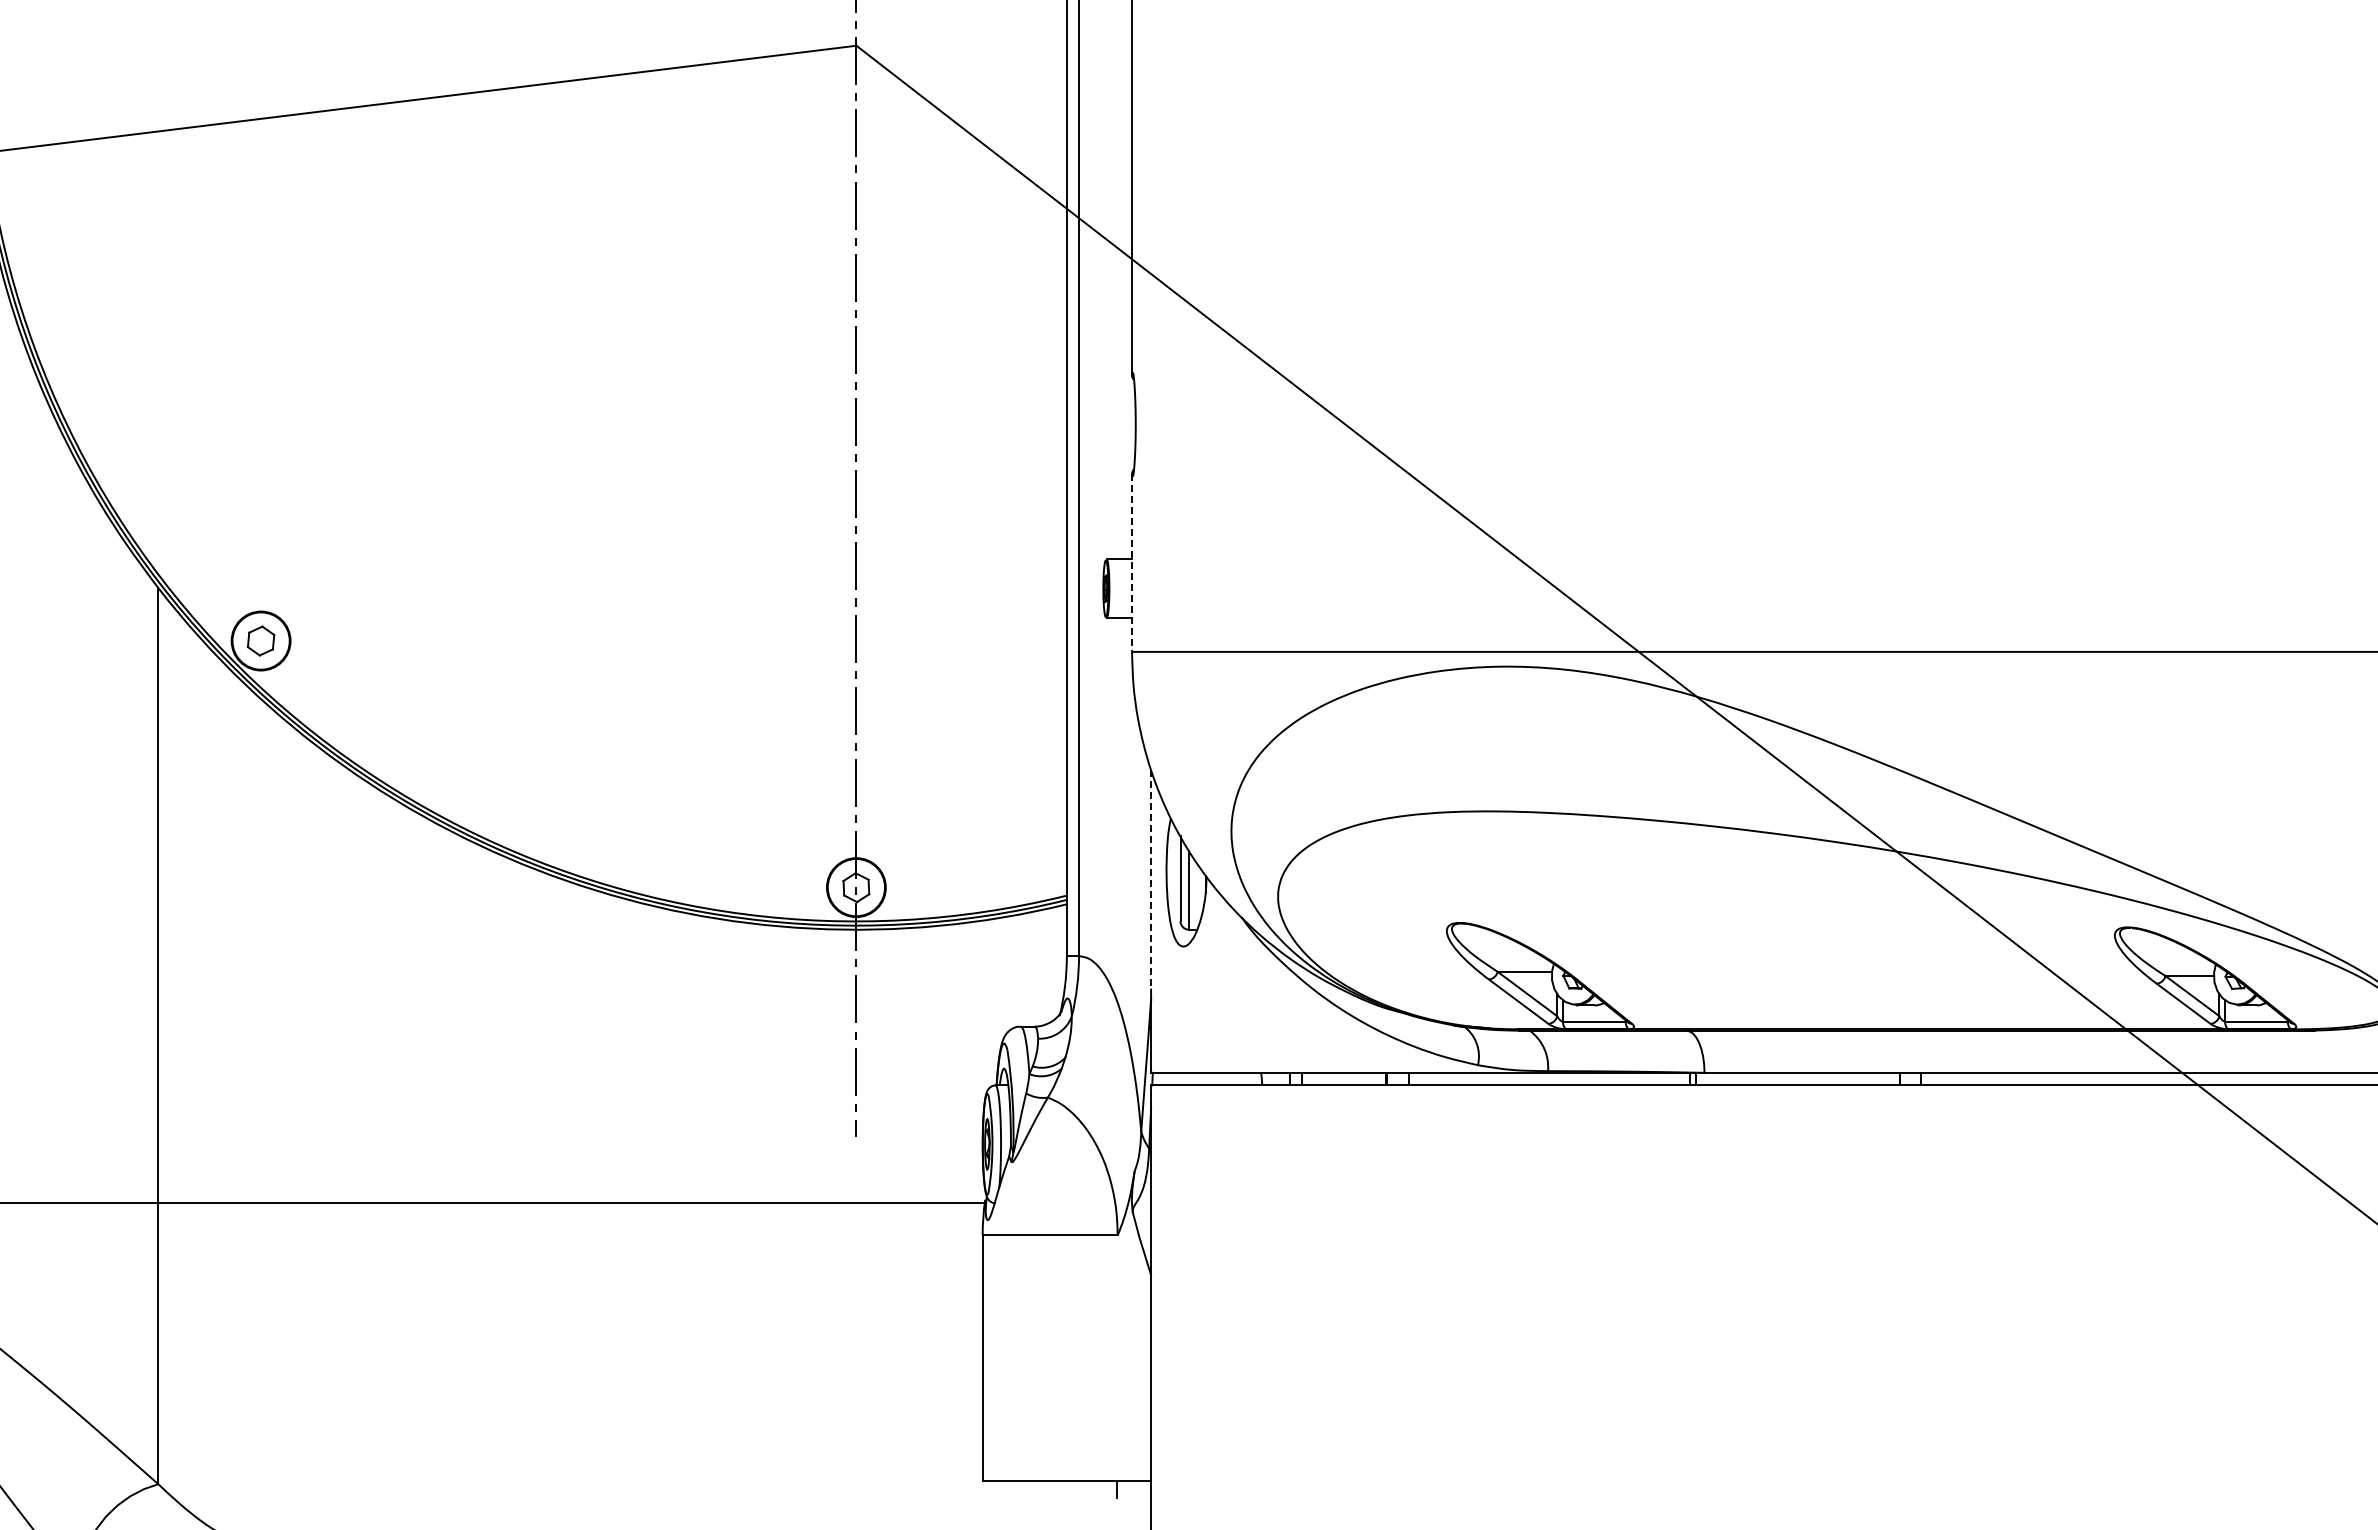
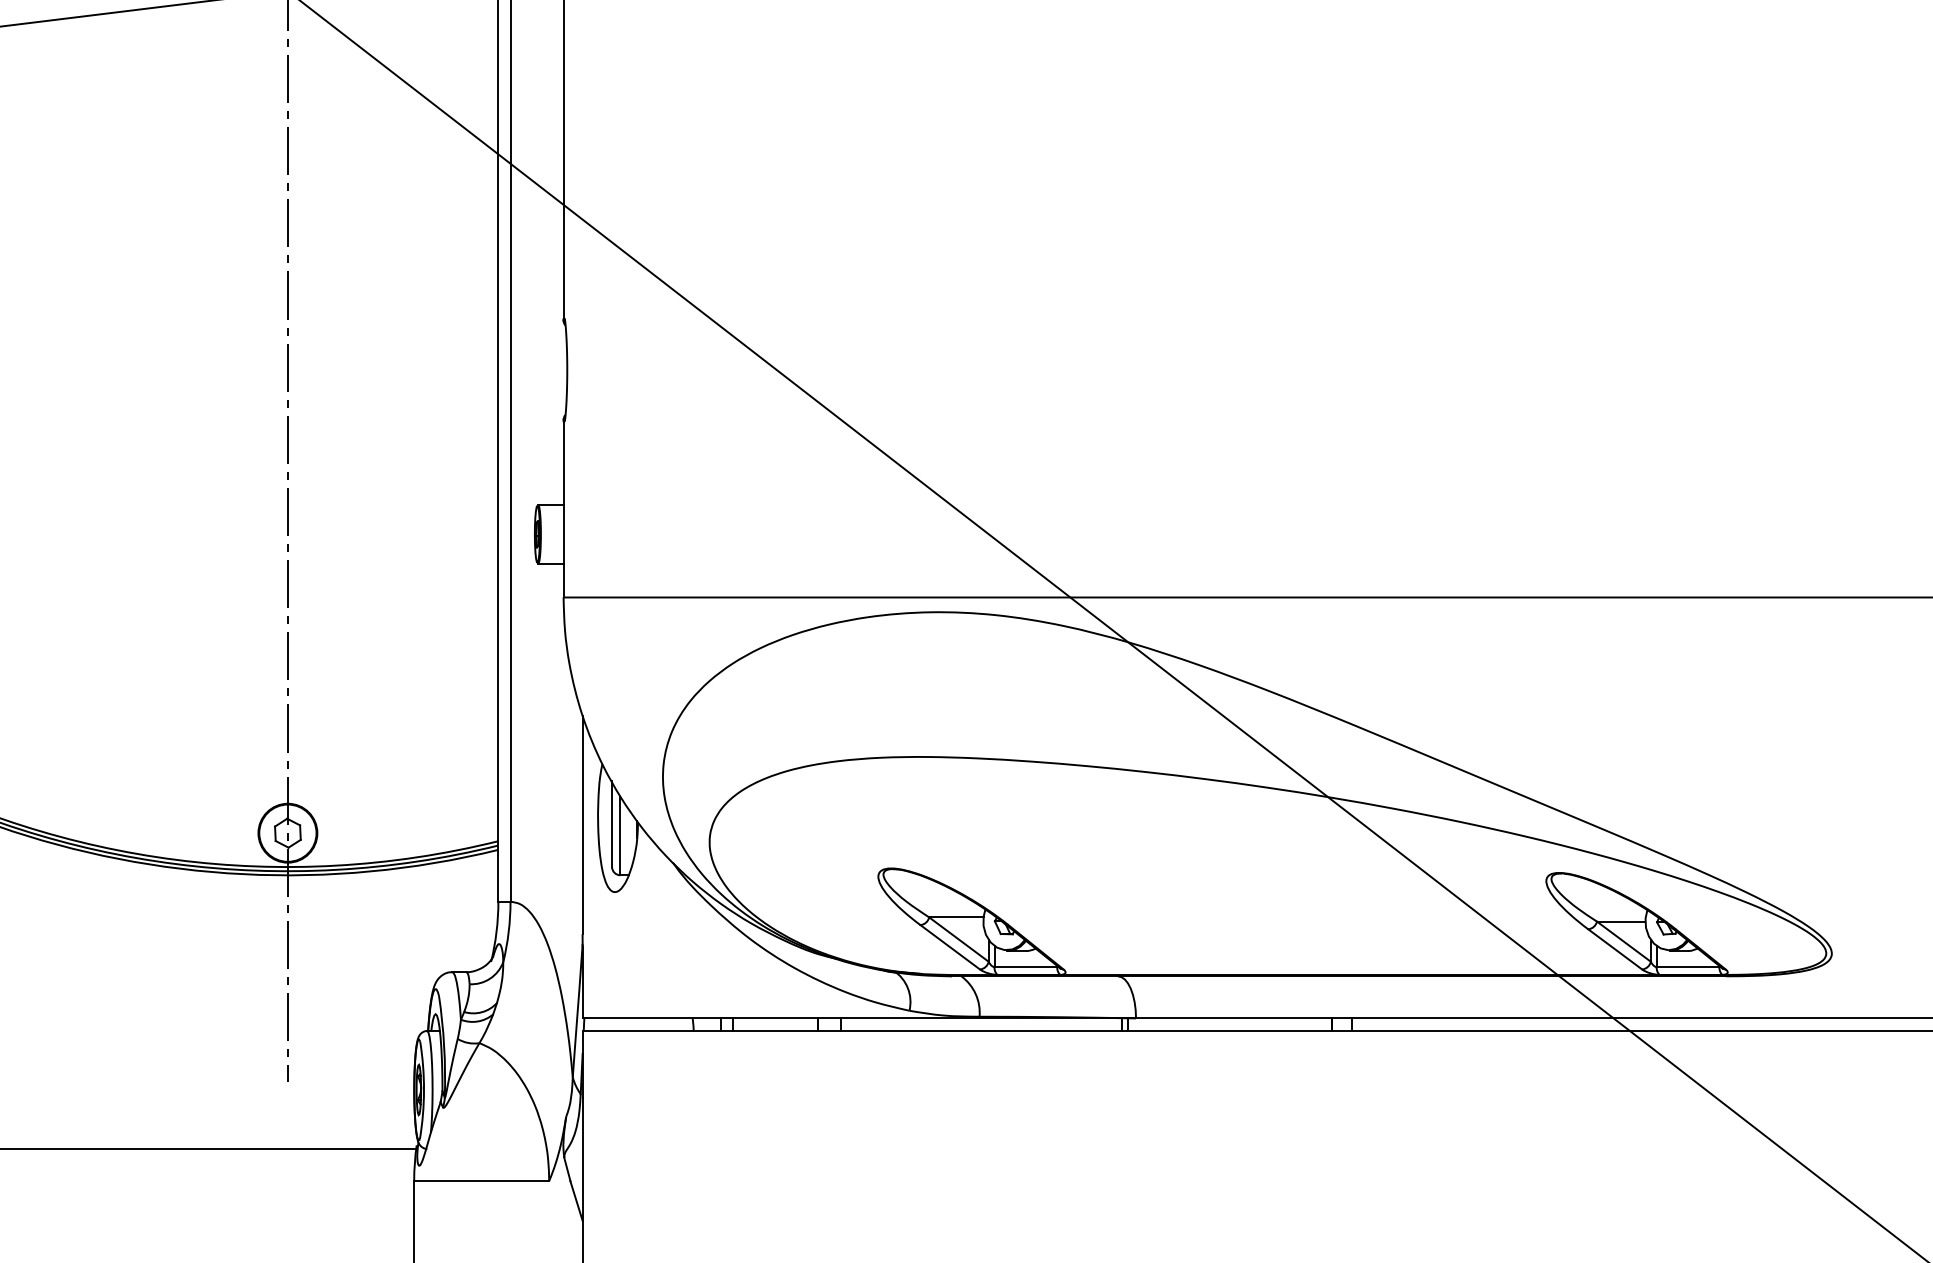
line: (1132, 563) -> (564, 509), dashed -> solid
line: (1151, 879) -> (583, 825), dashed -> solid

